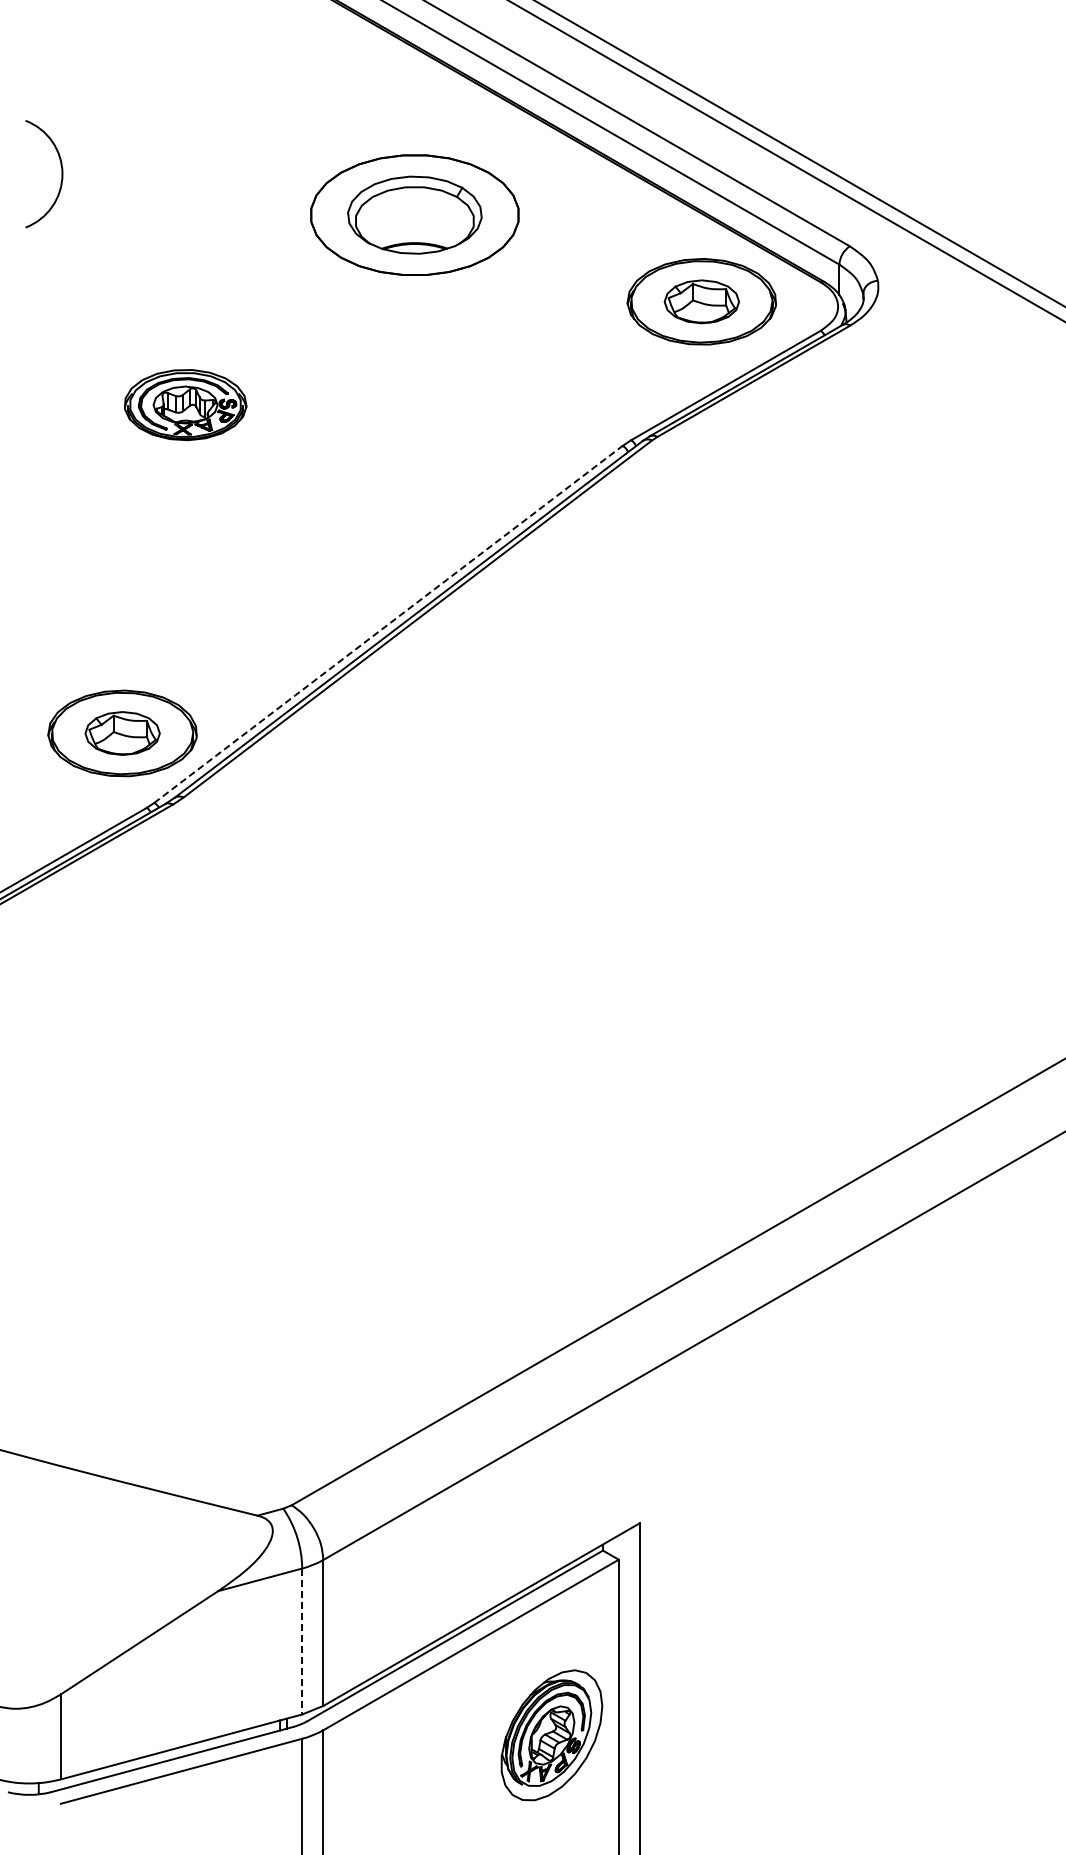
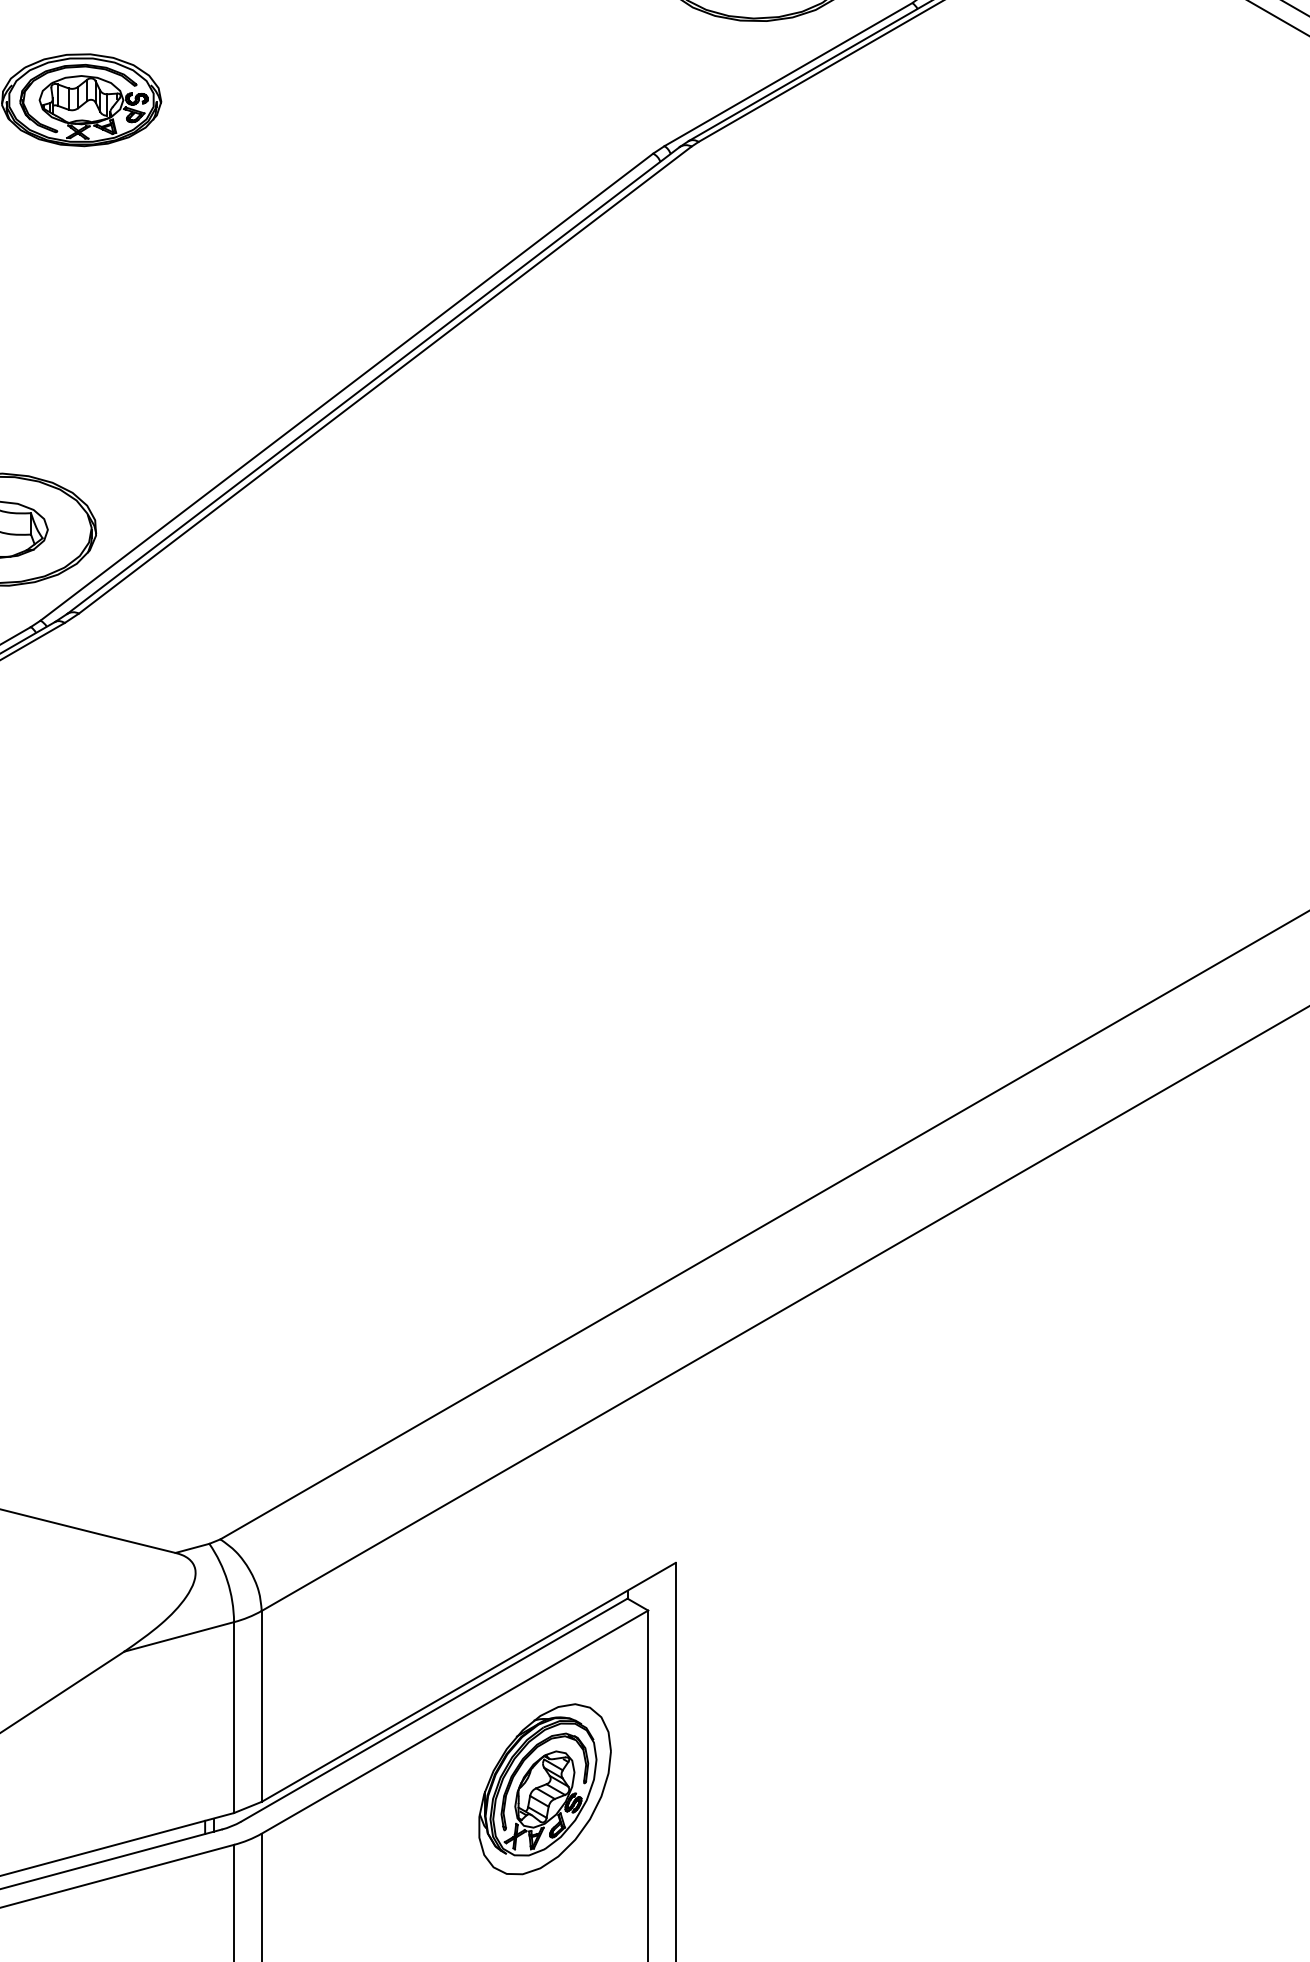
line: (388, 624) -> (346, 387), dashed -> solid
line: (302, 1641) -> (234, 1717), dashed -> solid
part: (551, 1735) -> (544, 1789), moved

